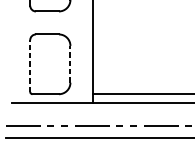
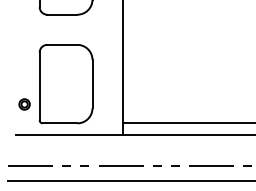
line: (70, 63) -> (92, 83), dashed -> solid
line: (30, 66) -> (39, 86), dashed -> solid
part: (18, 79) -> (24, 104), added

